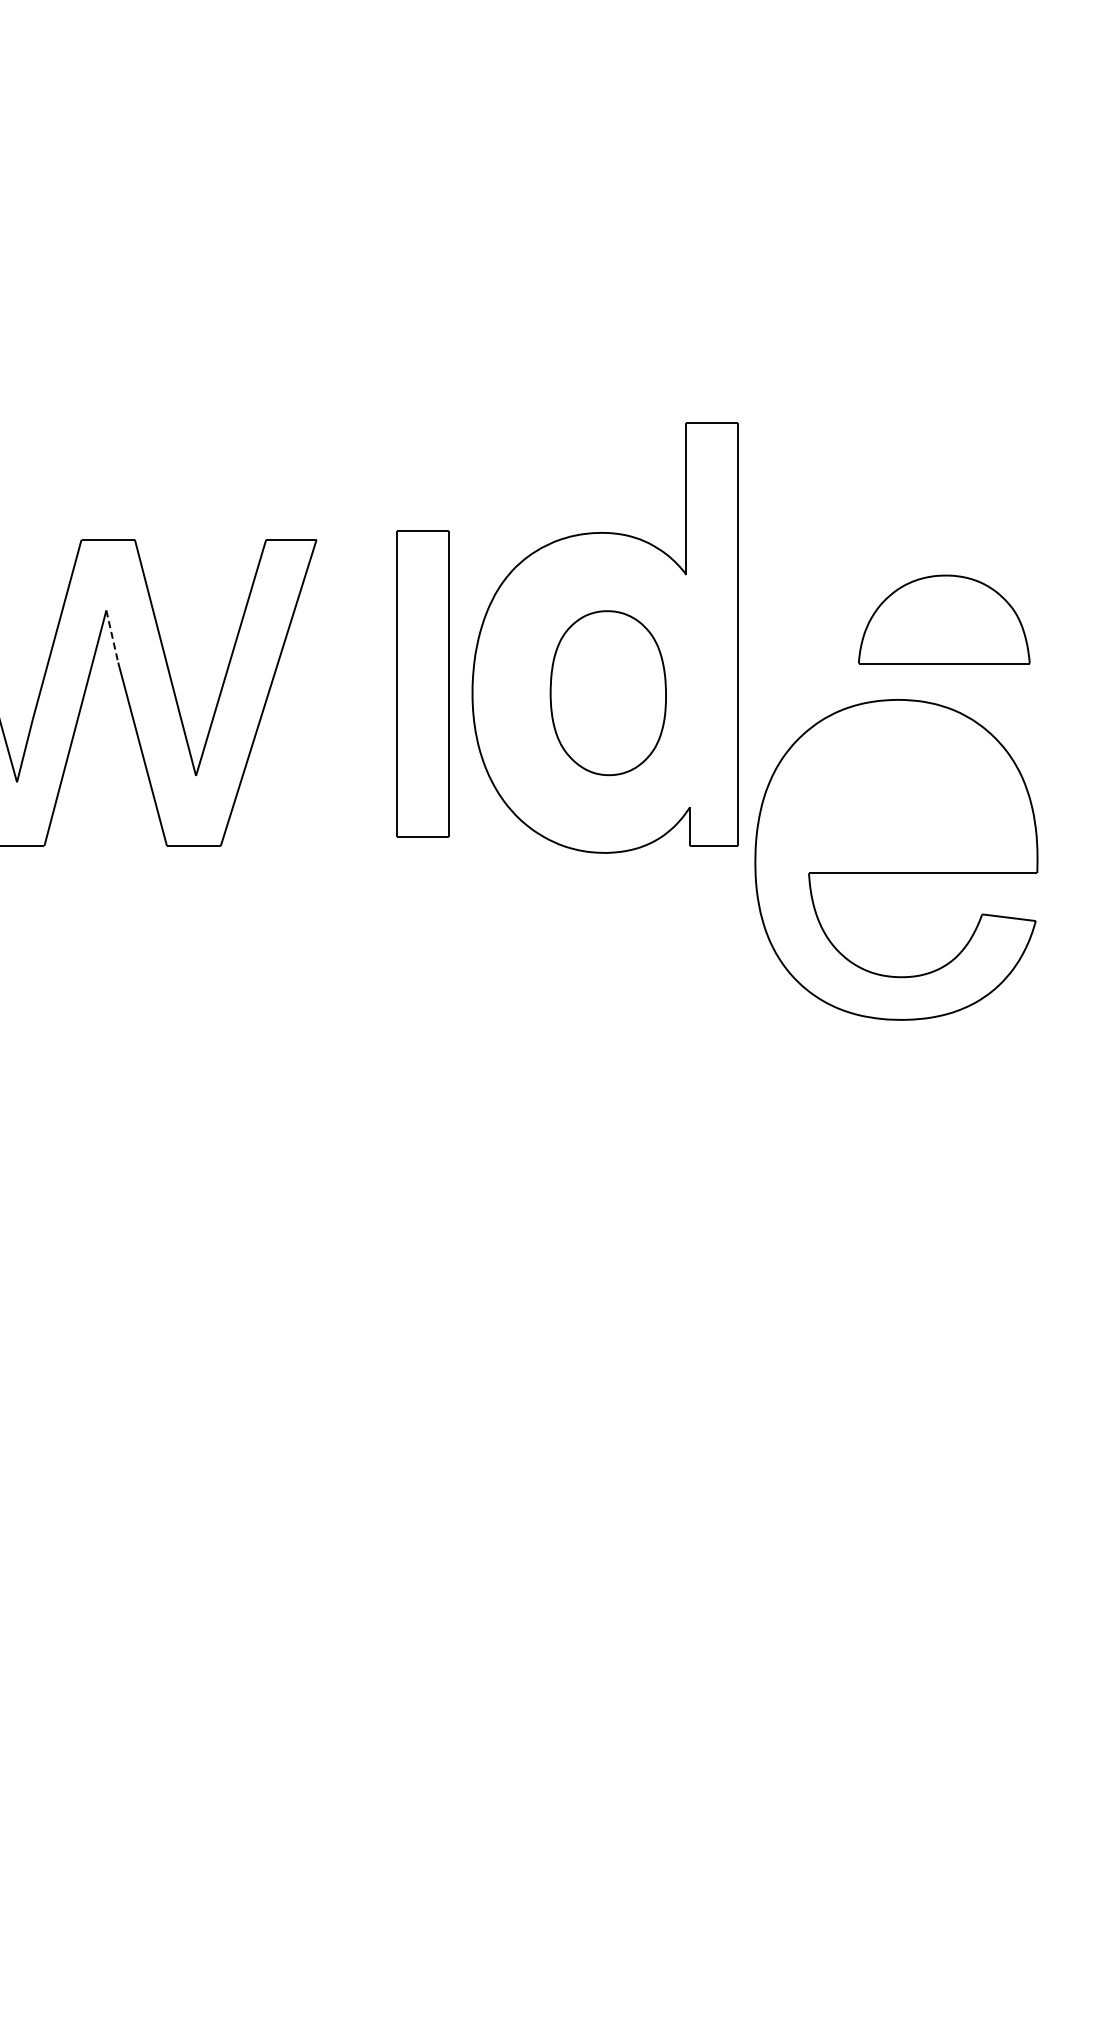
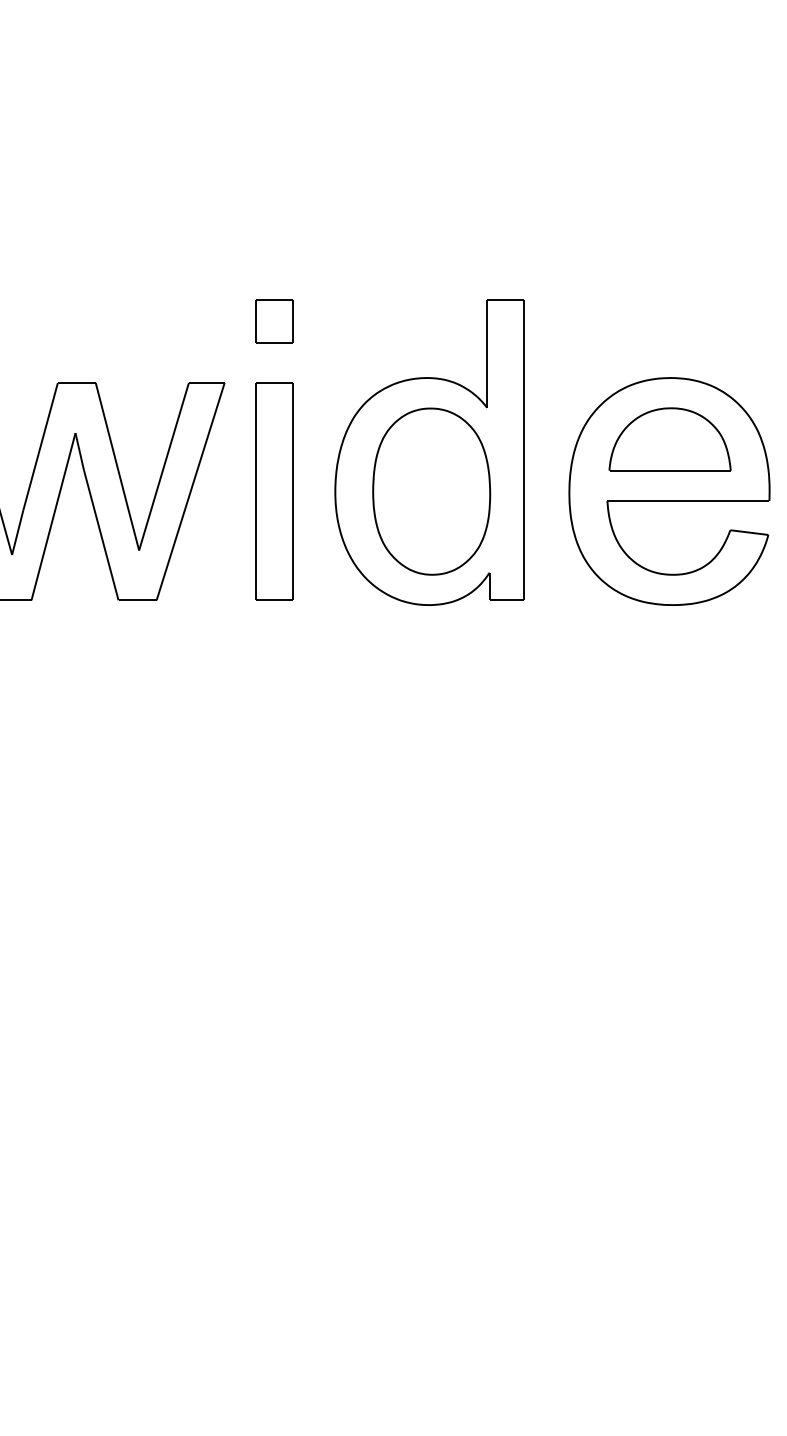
part: (385, 452) -> (273, 320), added
line: (112, 636) -> (79, 451), dashed -> solid
part: (422, 683) -> (273, 491), moved
part: (608, 693) -> (431, 491), size x1.43
part: (896, 859) -> (669, 491), moved

